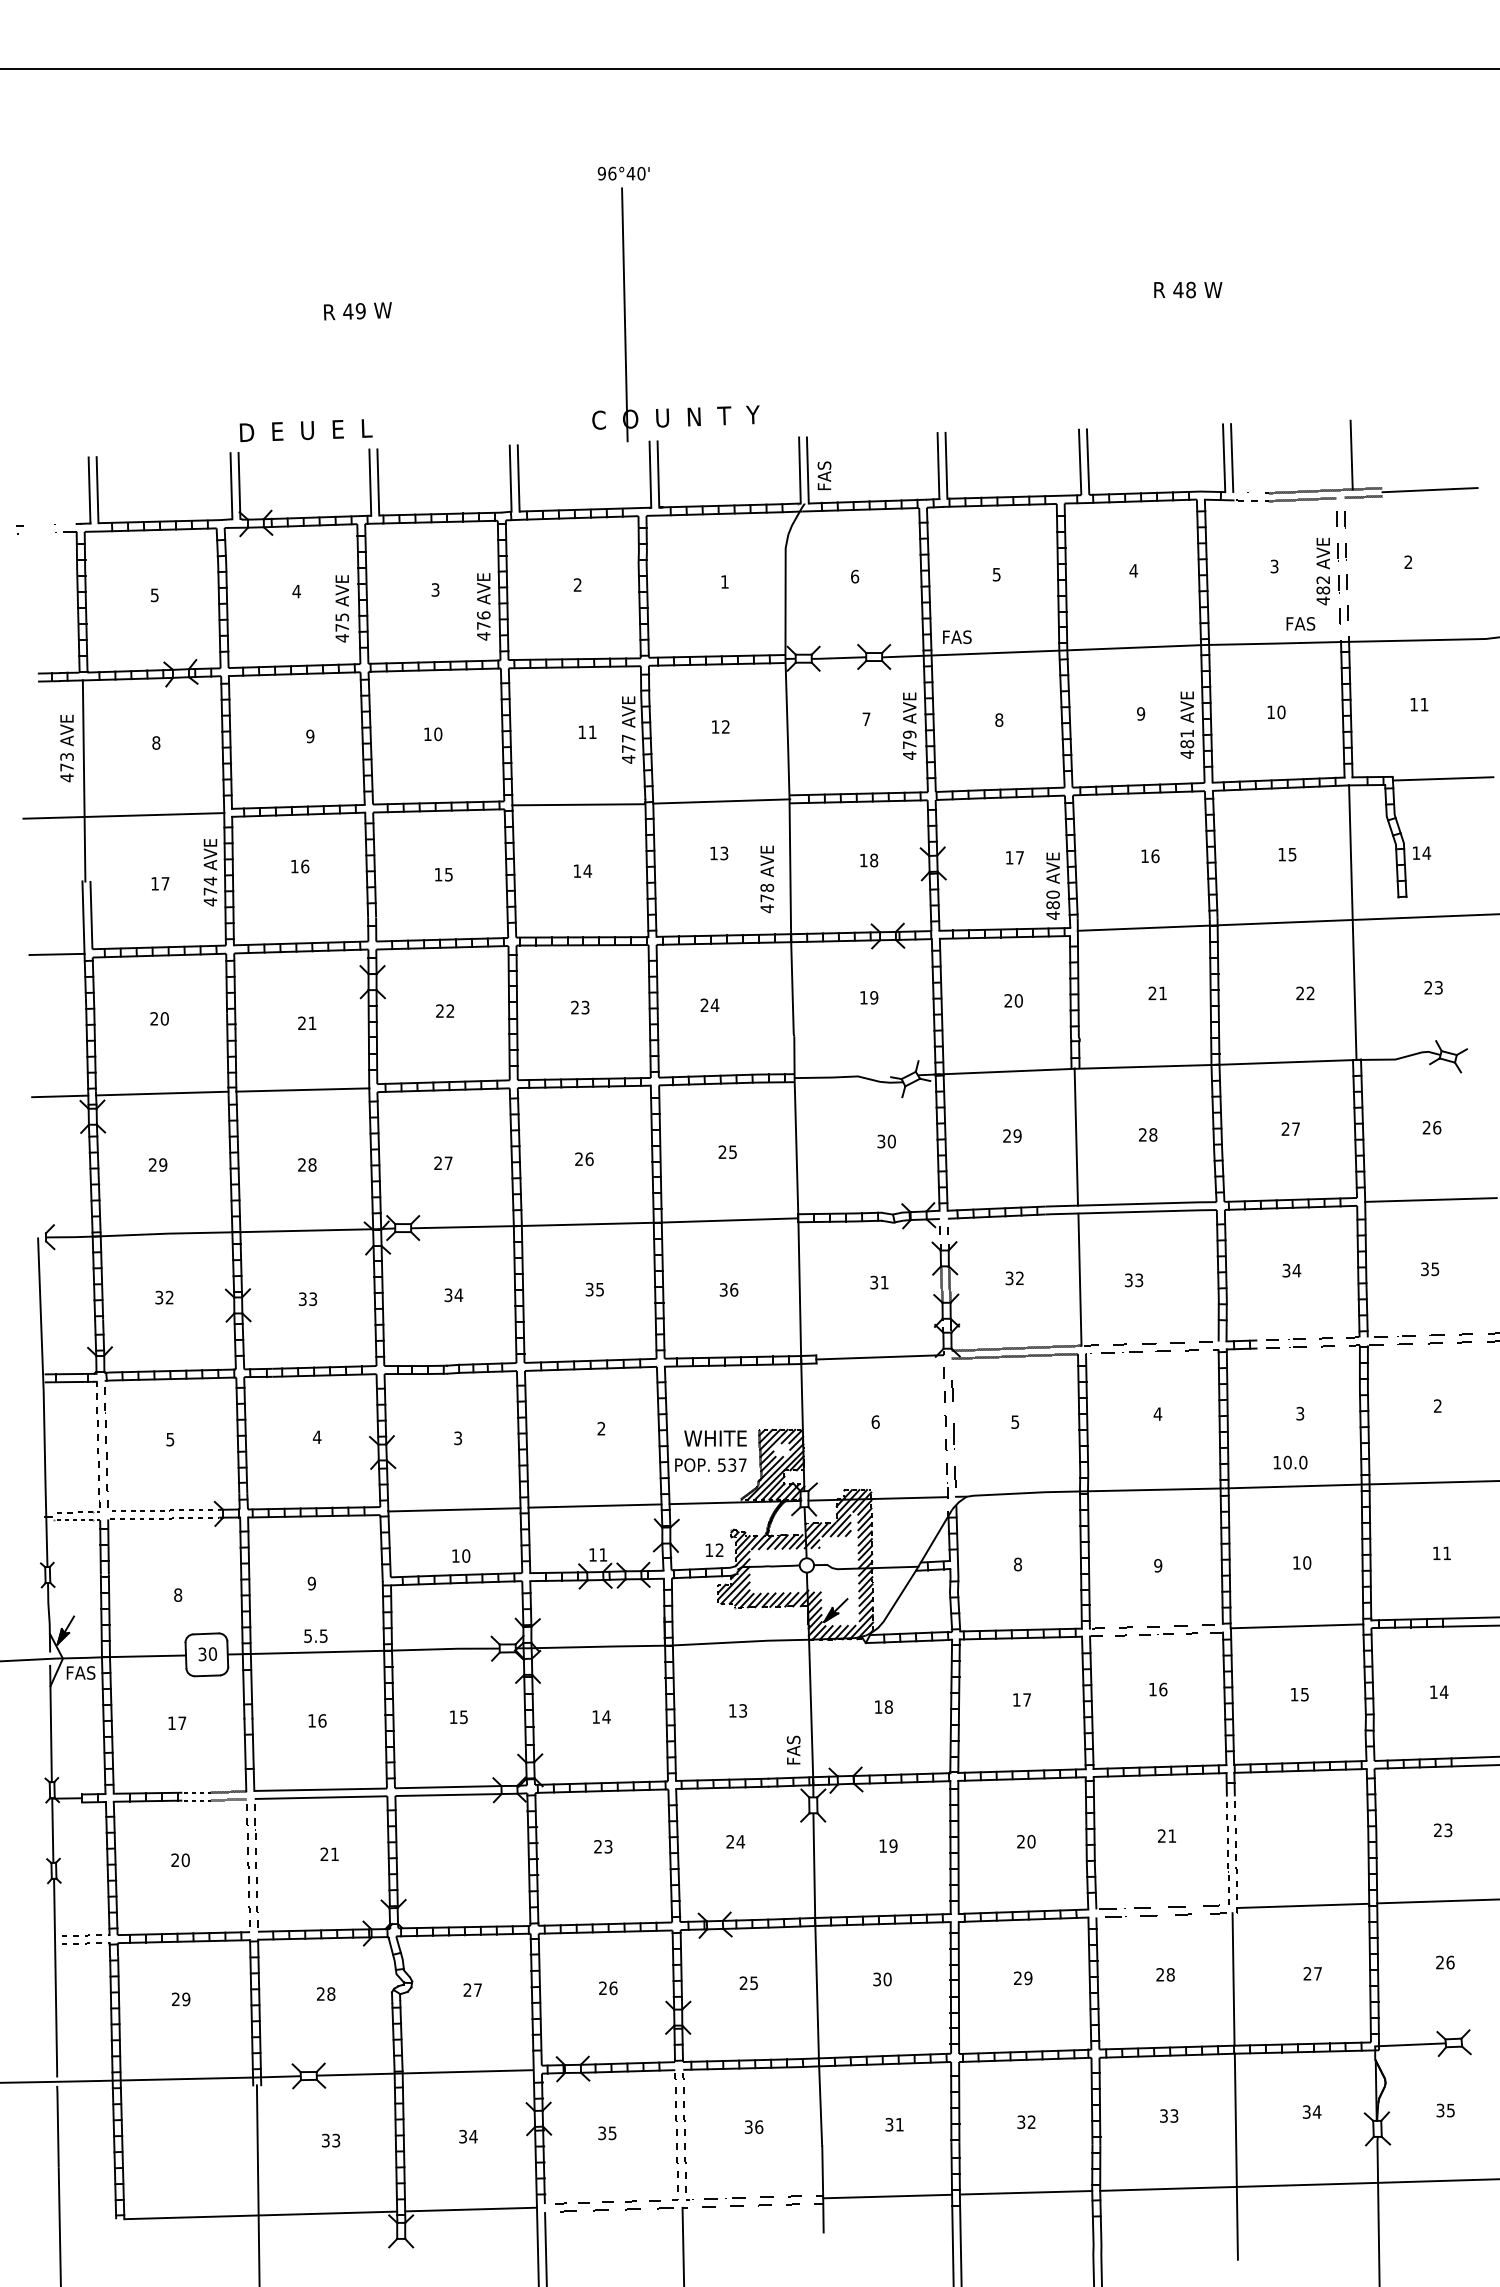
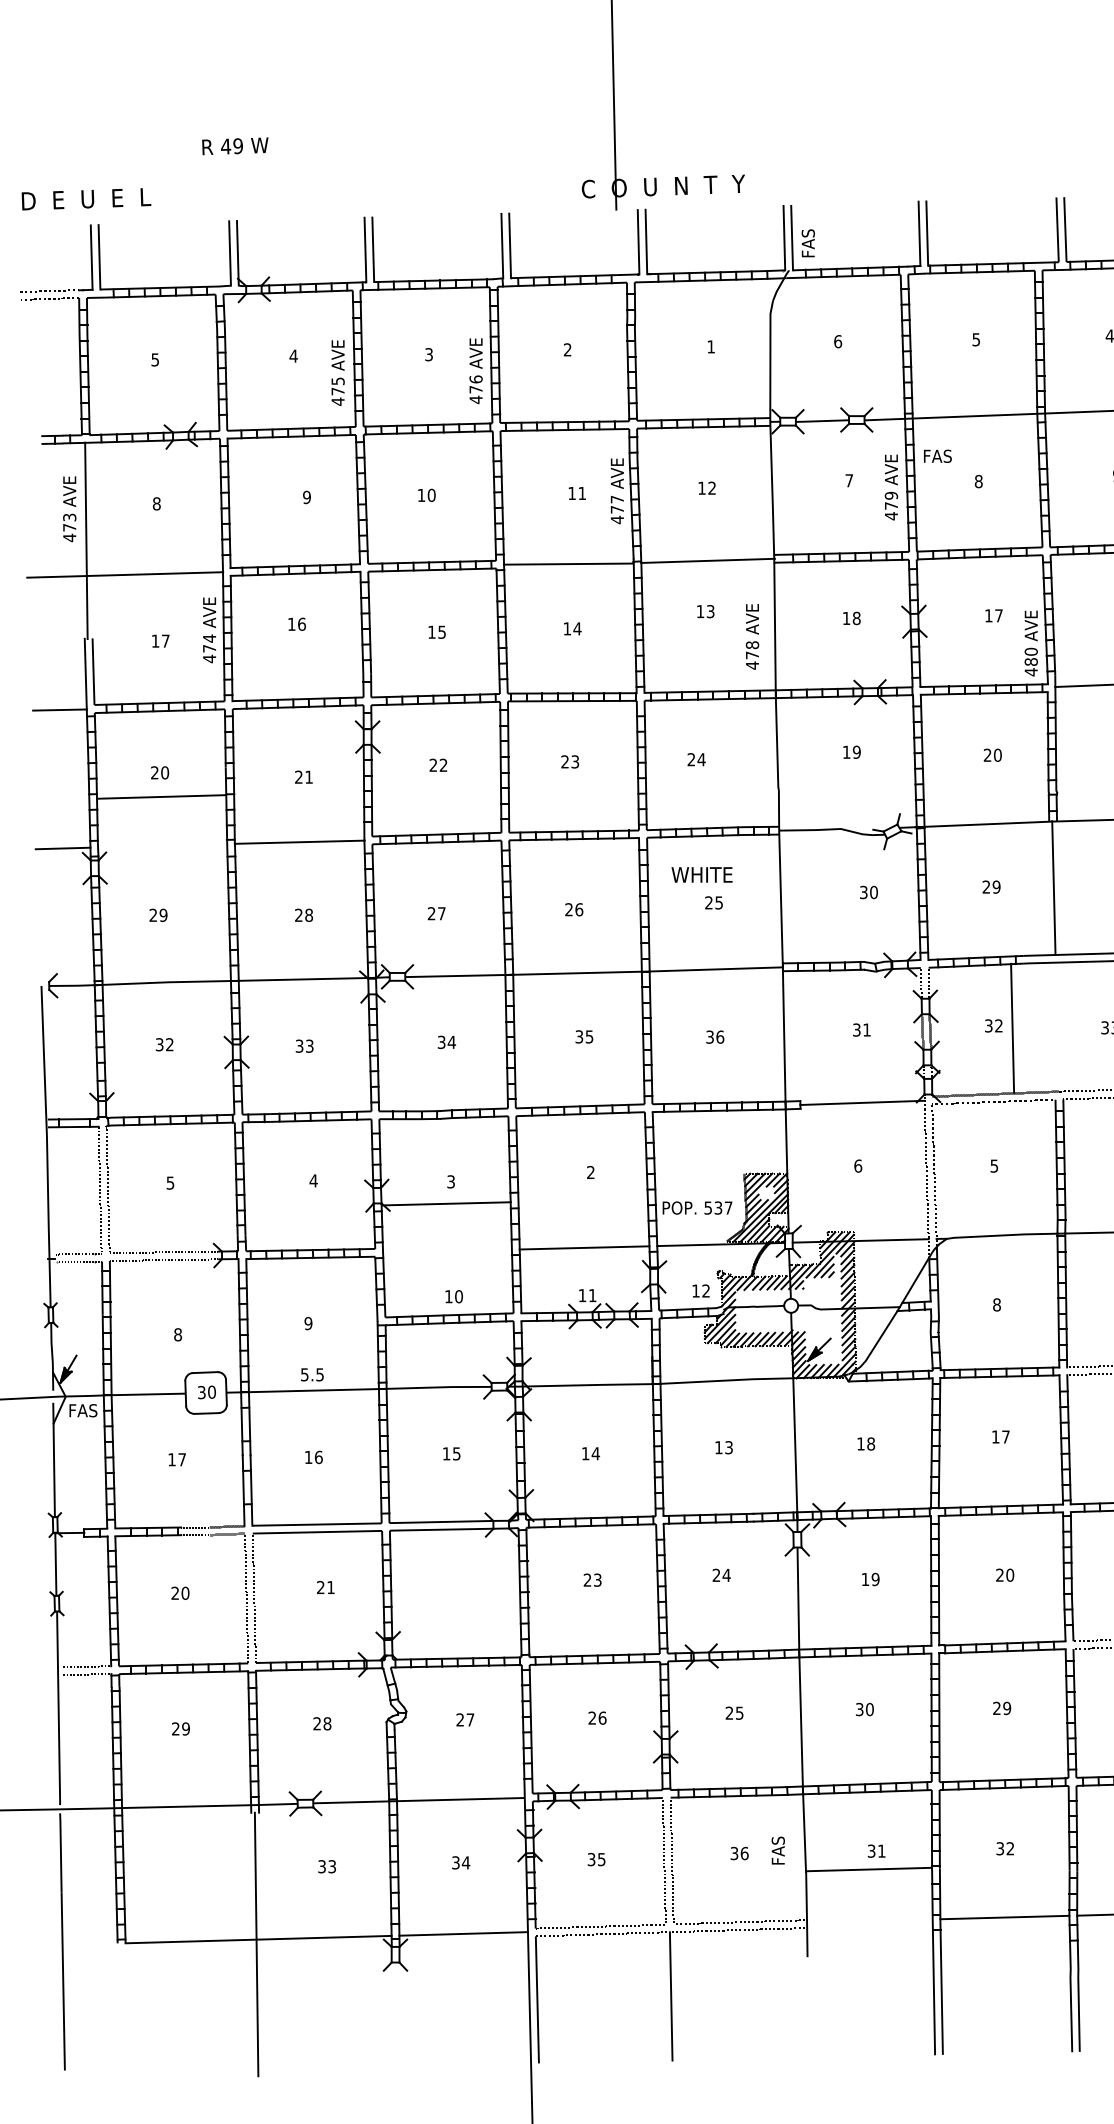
text: (357, 311) -> (234, 146), moved
text: (305, 430) -> (85, 199), moved
text: (957, 637) -> (938, 456), moved
line: (162, 1093) -> (161, 796), moved
line: (1079, 1279) -> (1012, 1027), moved
text: (715, 1438) -> (702, 874), moved
line: (454, 1509) -> (446, 1203), moved
text: (793, 1749) -> (778, 1849), moved
line: (887, 2196) -> (868, 1869), moved

